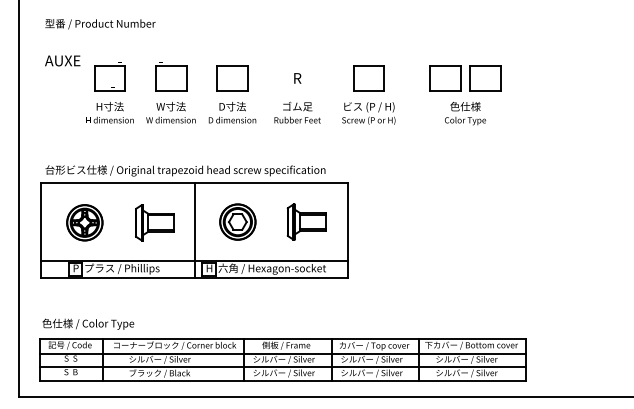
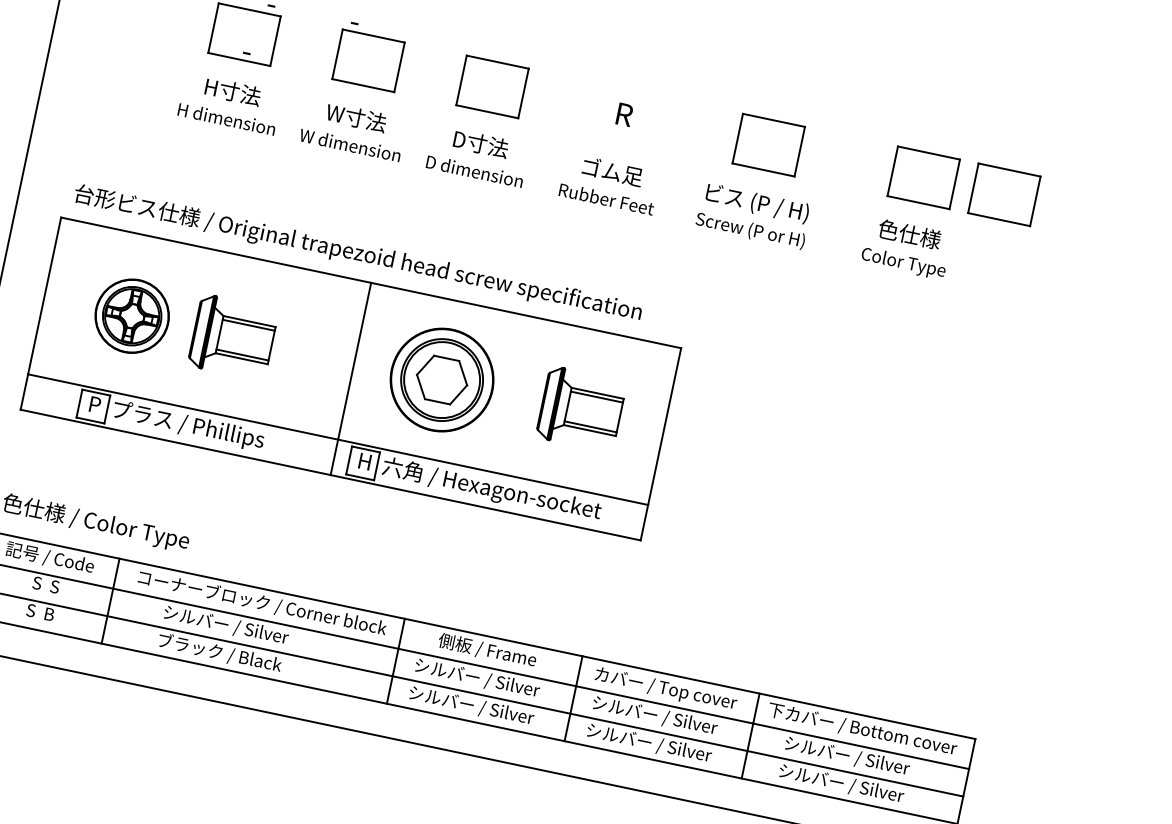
text: (465, 113) -> (906, 248), moved
part: (237, 221) -> (441, 378), size x1.4
part: (154, 222) -> (232, 336), moved

